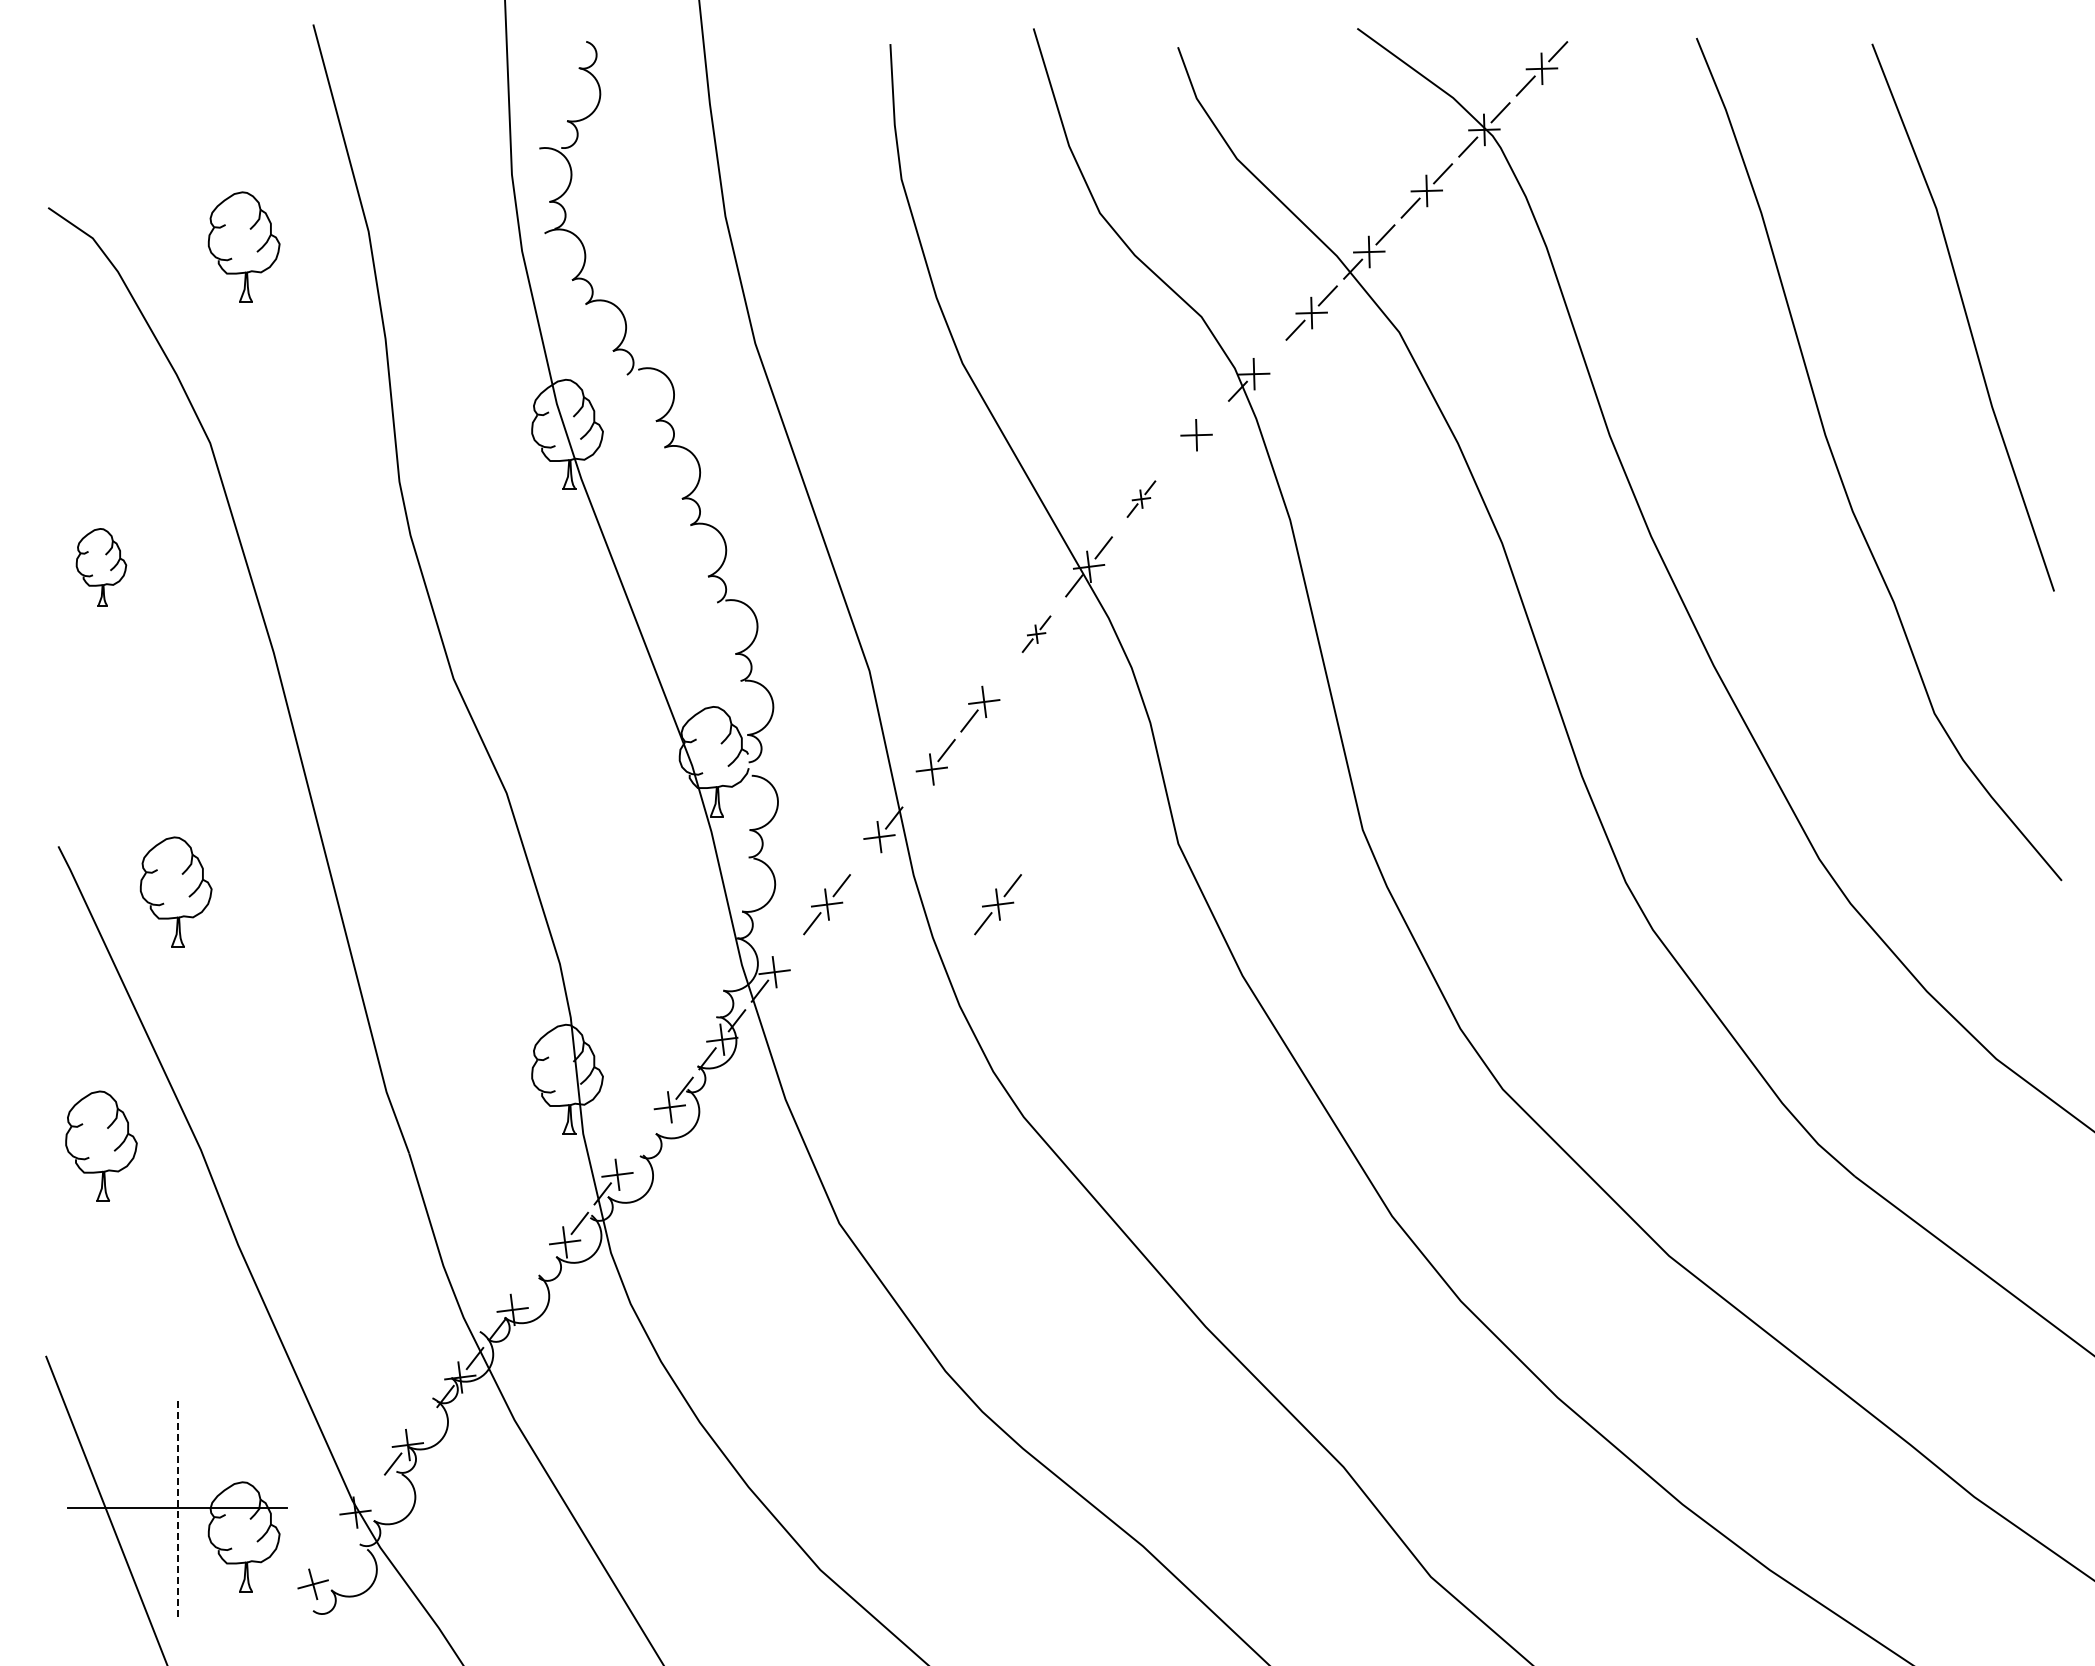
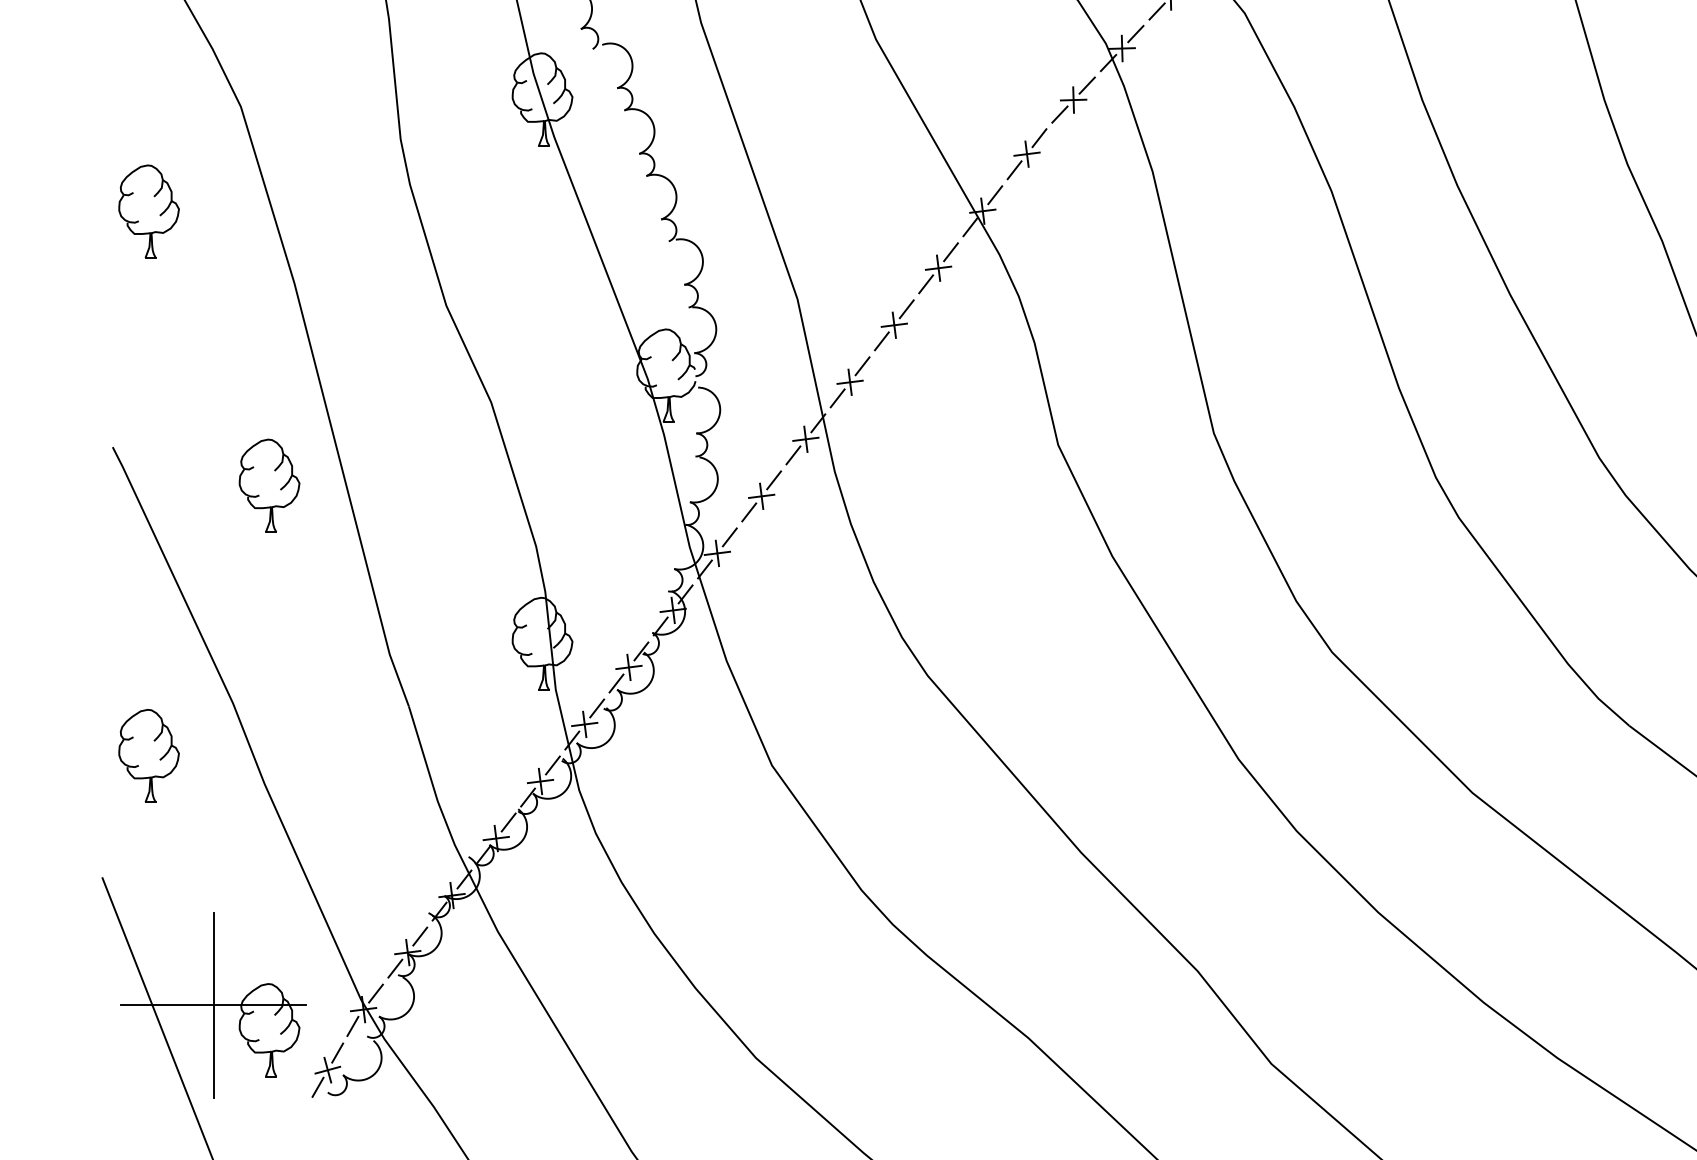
line: (1270, 356) -> (1136, 33), added
line: (1212, 417) -> (1087, 85), added
line: (1180, 451) -> (1060, 113), added
part: (1141, 498) -> (1027, 153), size x1.67
part: (101, 566) -> (149, 210), size x1.43
part: (1036, 633) -> (938, 267), size x1.67
line: (998, 682) -> (906, 308), added
line: (916, 788) -> (837, 398), added
line: (864, 855) -> (793, 454), added
part: (175, 891) -> (269, 485), moved
part: (997, 904) -> (905, 496), removed
line: (789, 952) -> (729, 536), added
line: (654, 1125) -> (615, 682), added
part: (101, 1145) -> (149, 755), moved
line: (632, 1155) -> (597, 708), added
line: (550, 1260) -> (528, 796), added
line: (527, 1290) -> (508, 822), added
line: (422, 1425) -> (420, 936), added
line: (370, 1493) -> (376, 993), added
line: (177, 1507) -> (213, 1005), dashed -> solid
line: (342, 1532) -> (352, 1026), added
line: (324, 1563) -> (337, 1052), added
line: (301, 1604) -> (317, 1087), added

